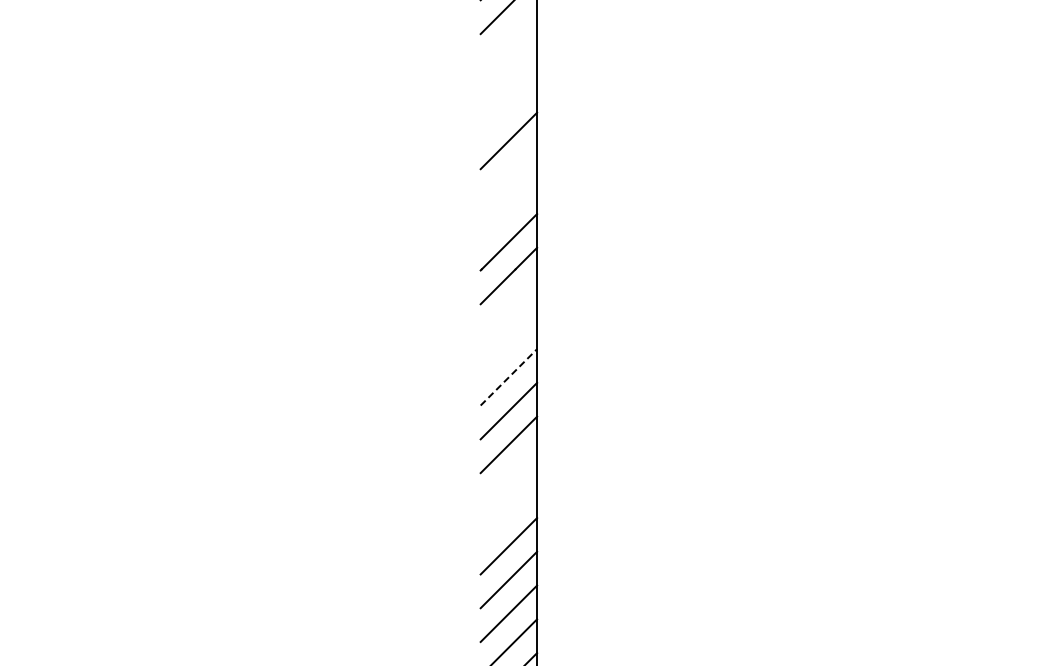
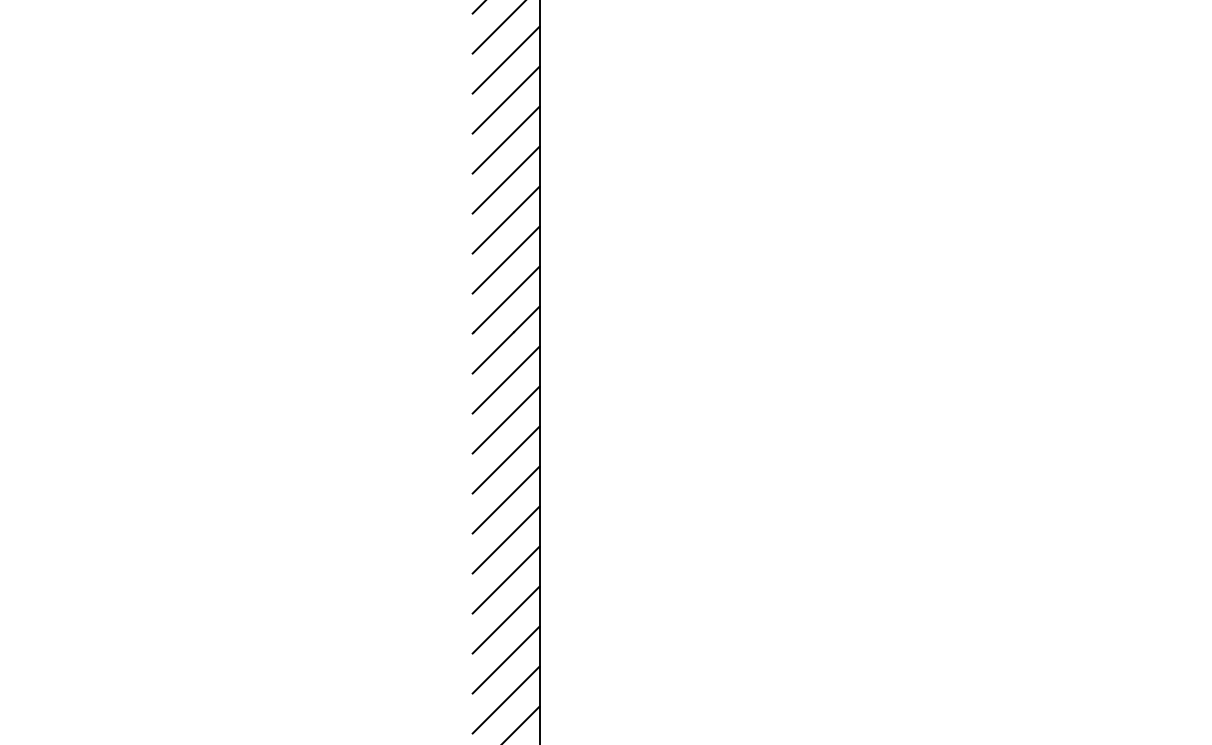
line: (508, 39) -> (505, 60), added
line: (508, 73) -> (505, 100), added
line: (508, 106) -> (505, 139), added
line: (508, 174) -> (505, 219), added
line: (508, 208) -> (505, 260), added
line: (508, 309) -> (505, 379), added
line: (508, 343) -> (505, 419), added
line: (508, 377) -> (505, 460), dashed -> solid
line: (508, 478) -> (505, 579), added
line: (508, 512) -> (505, 620), added

